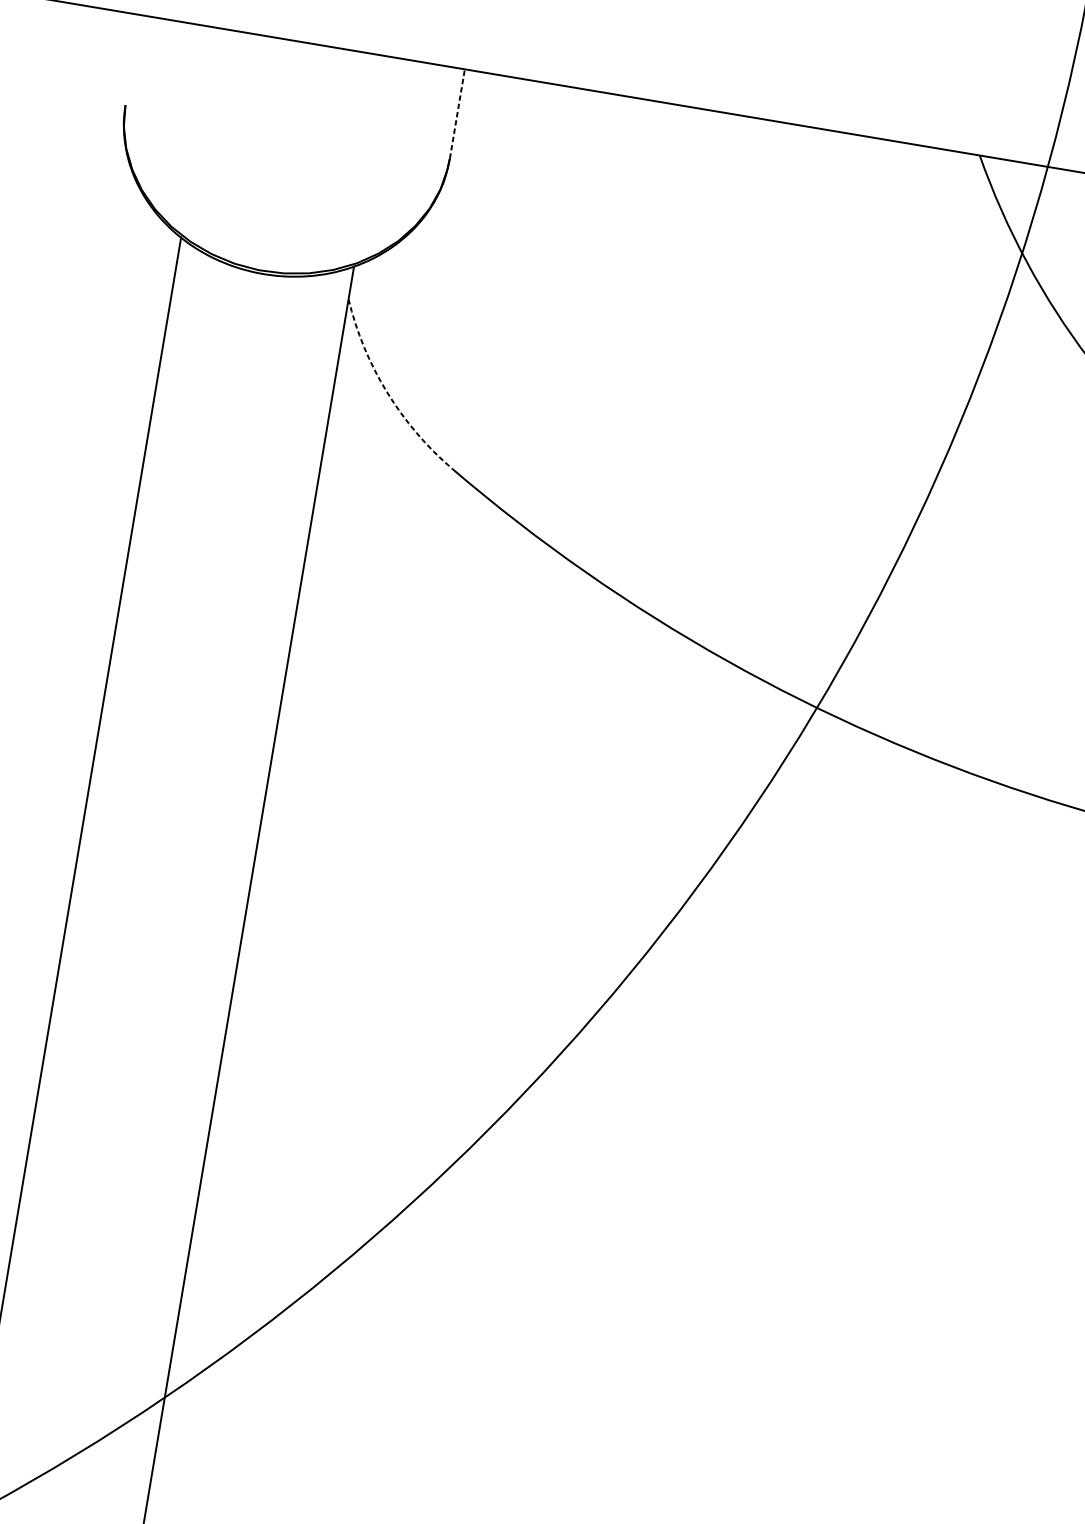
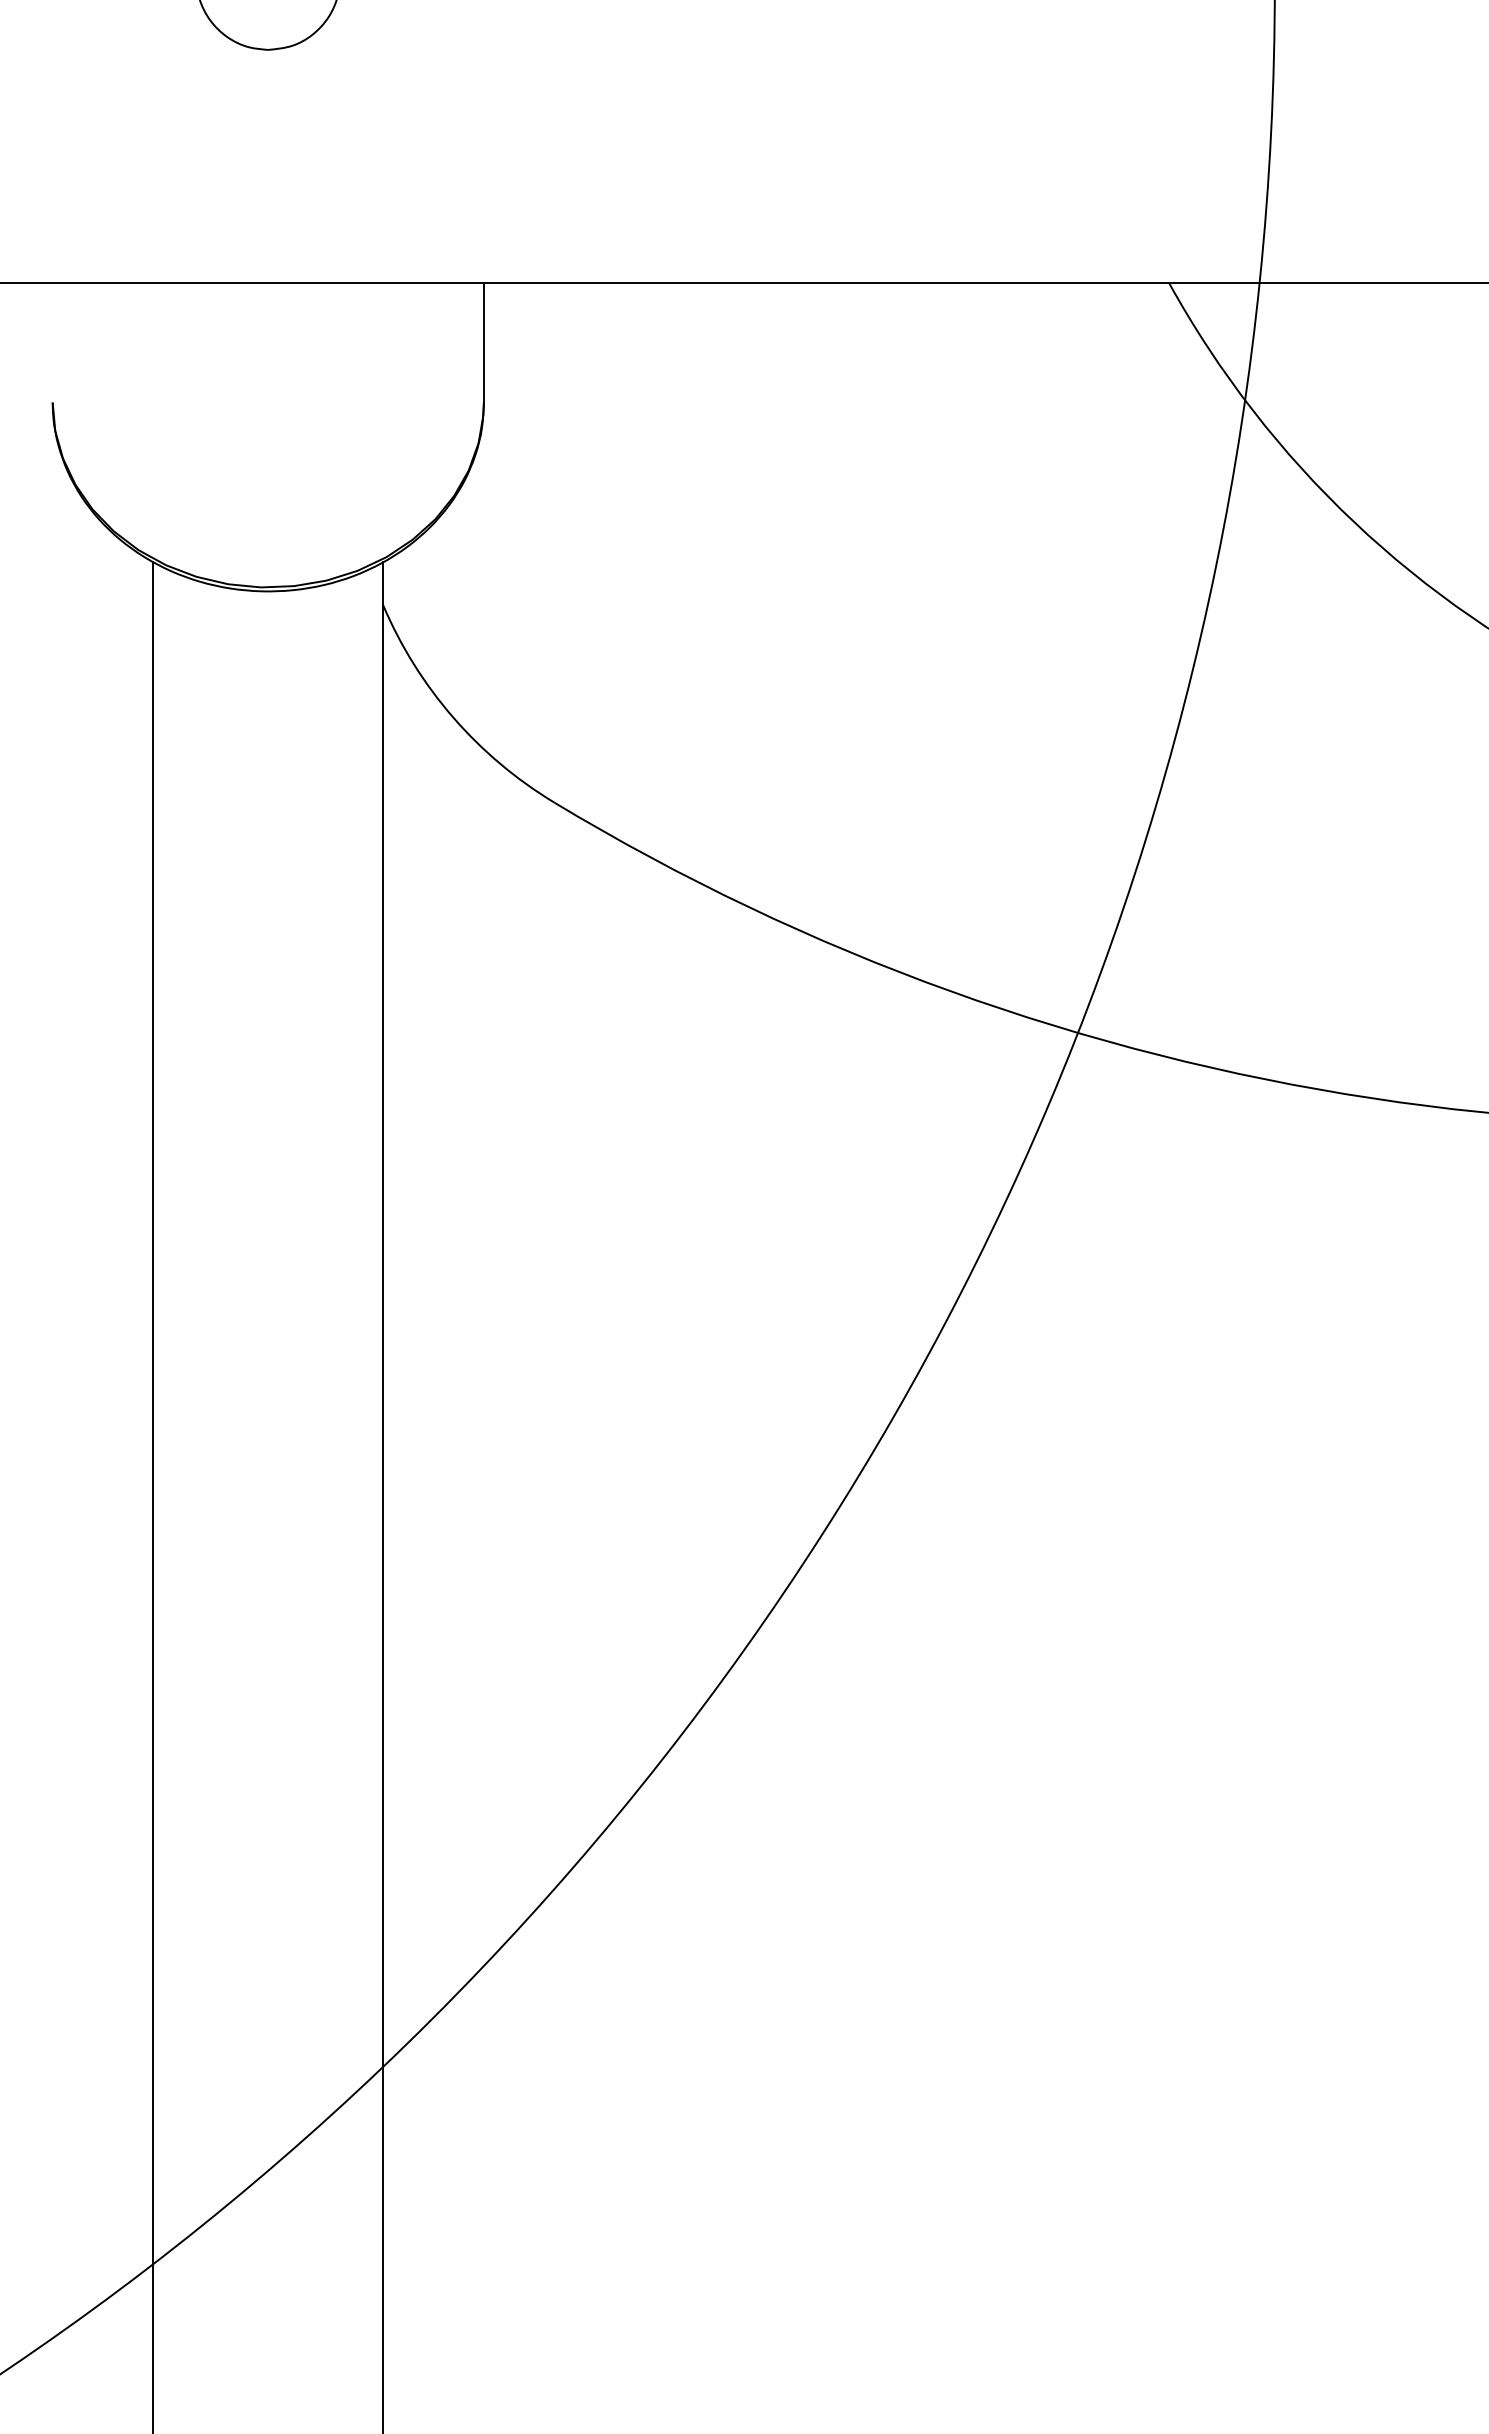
line: (457, 113) -> (484, 341), dashed -> solid
arc: (387, 392) -> (453, 717), dashed -> solid

